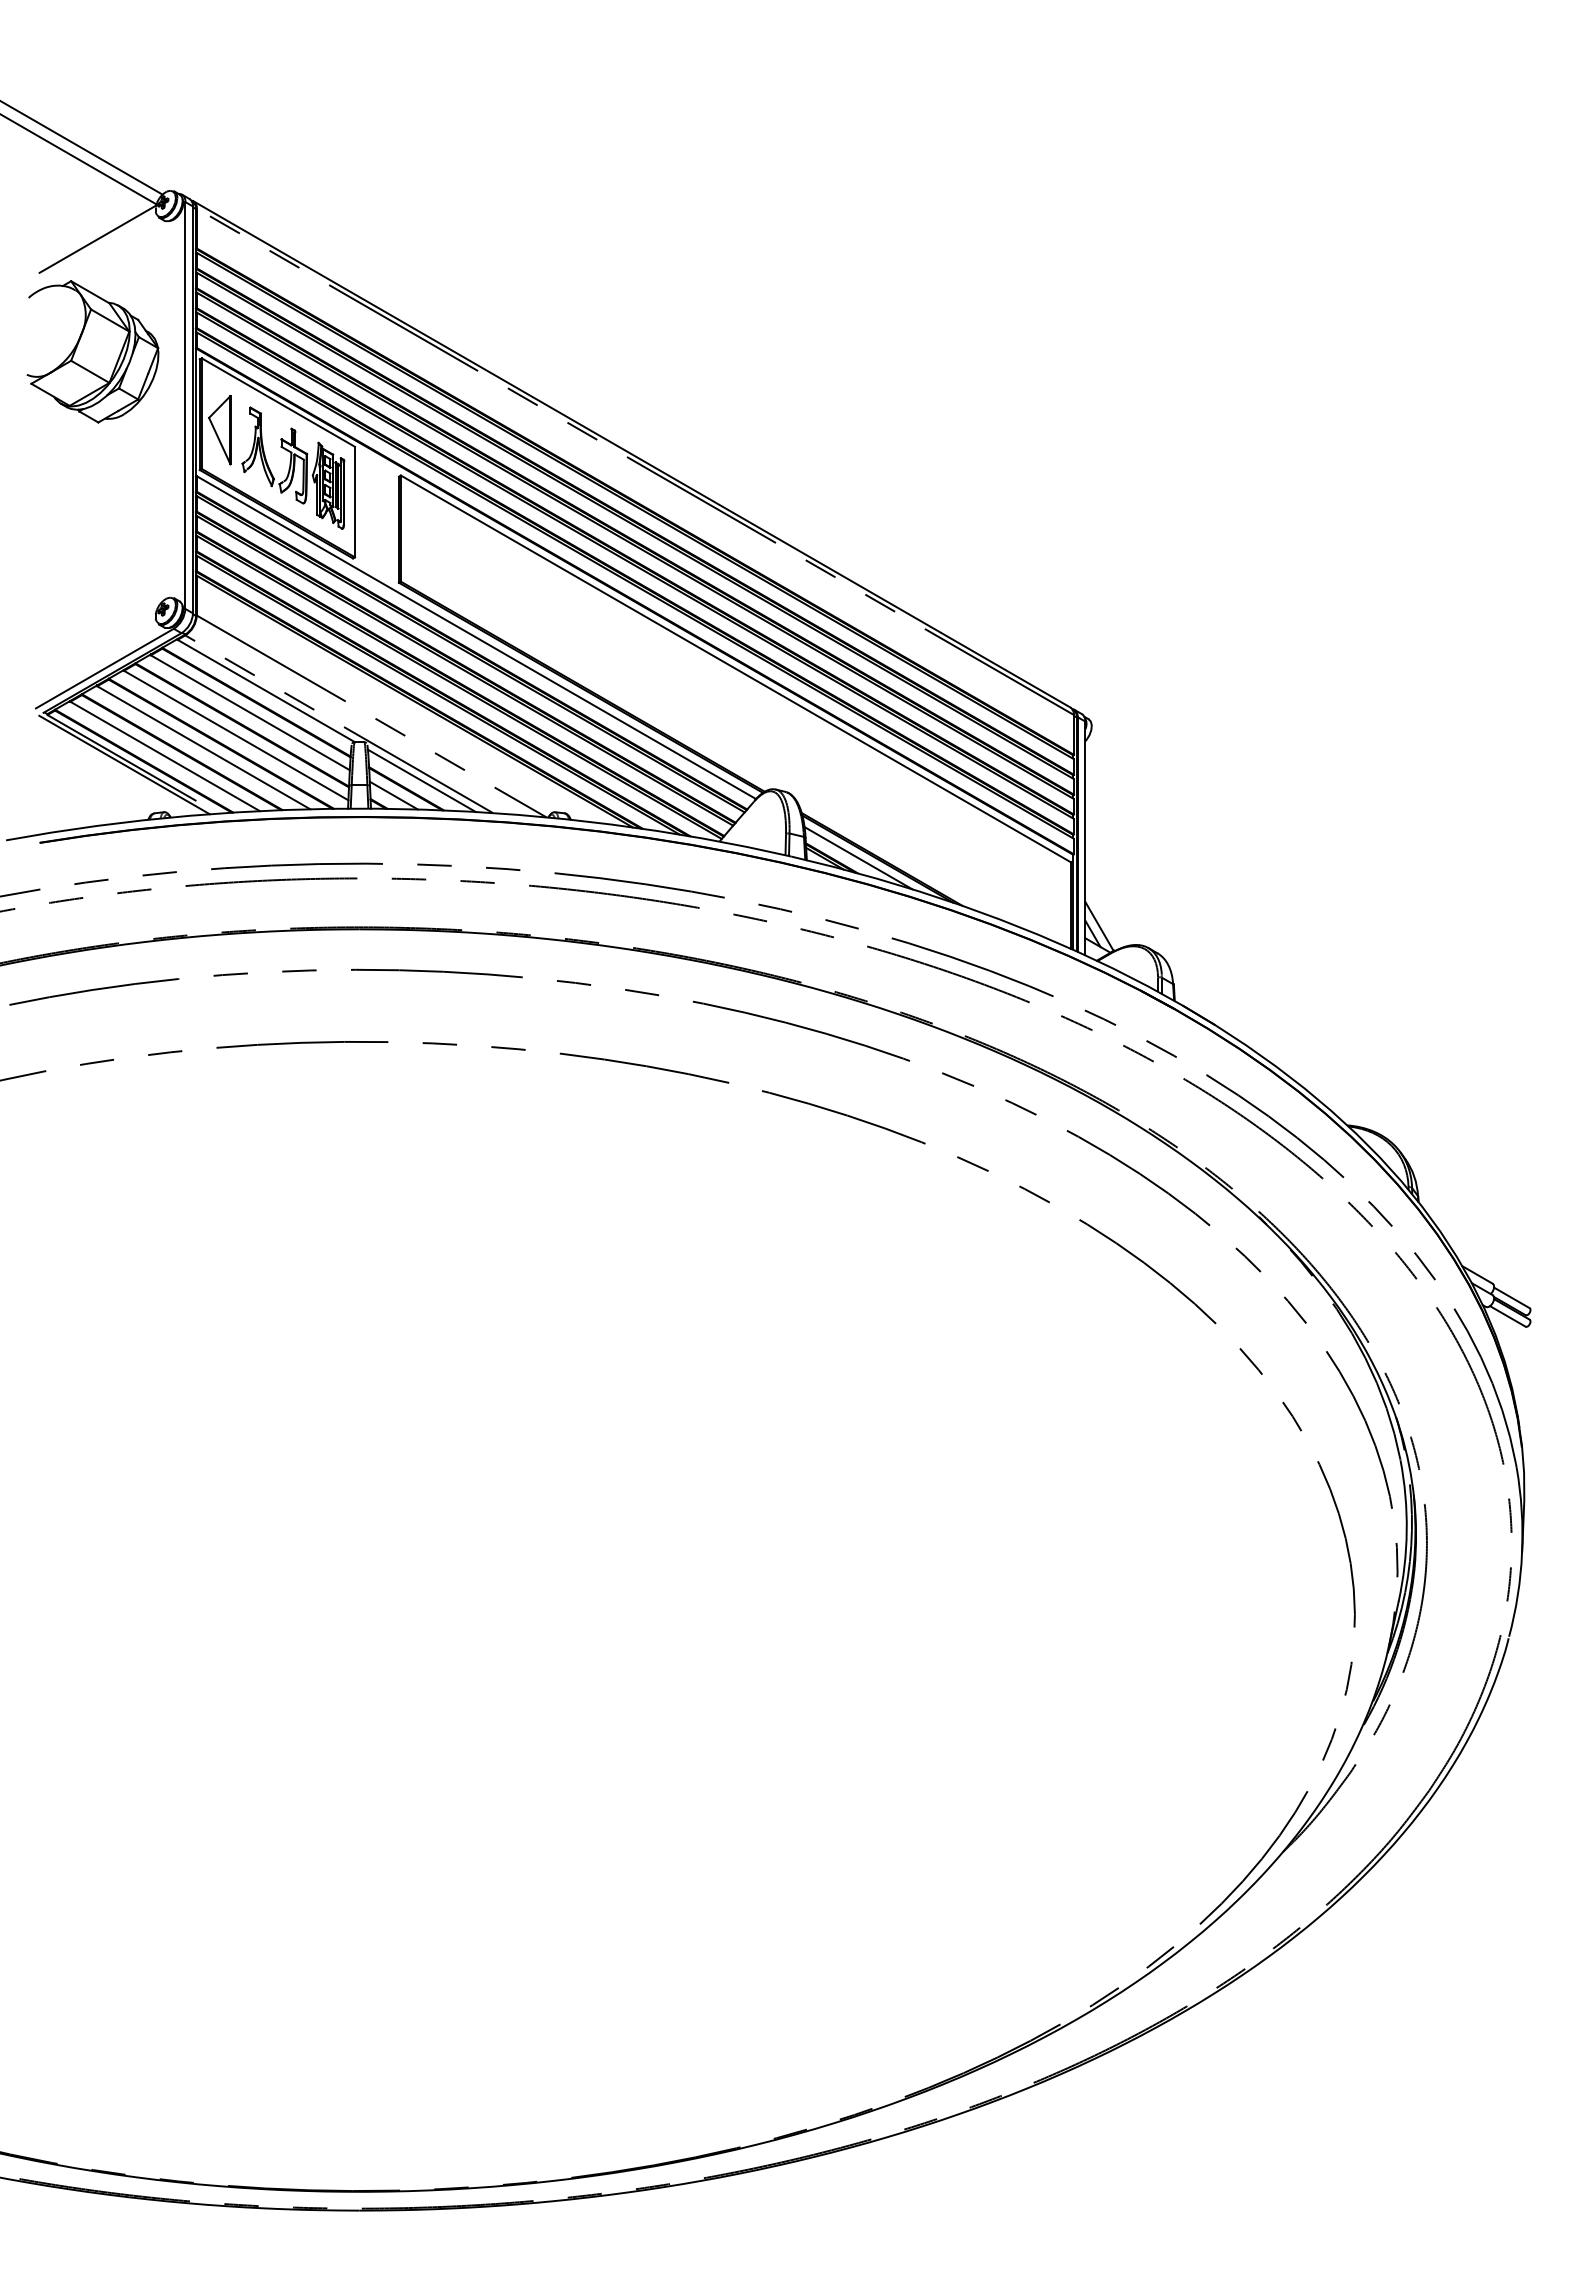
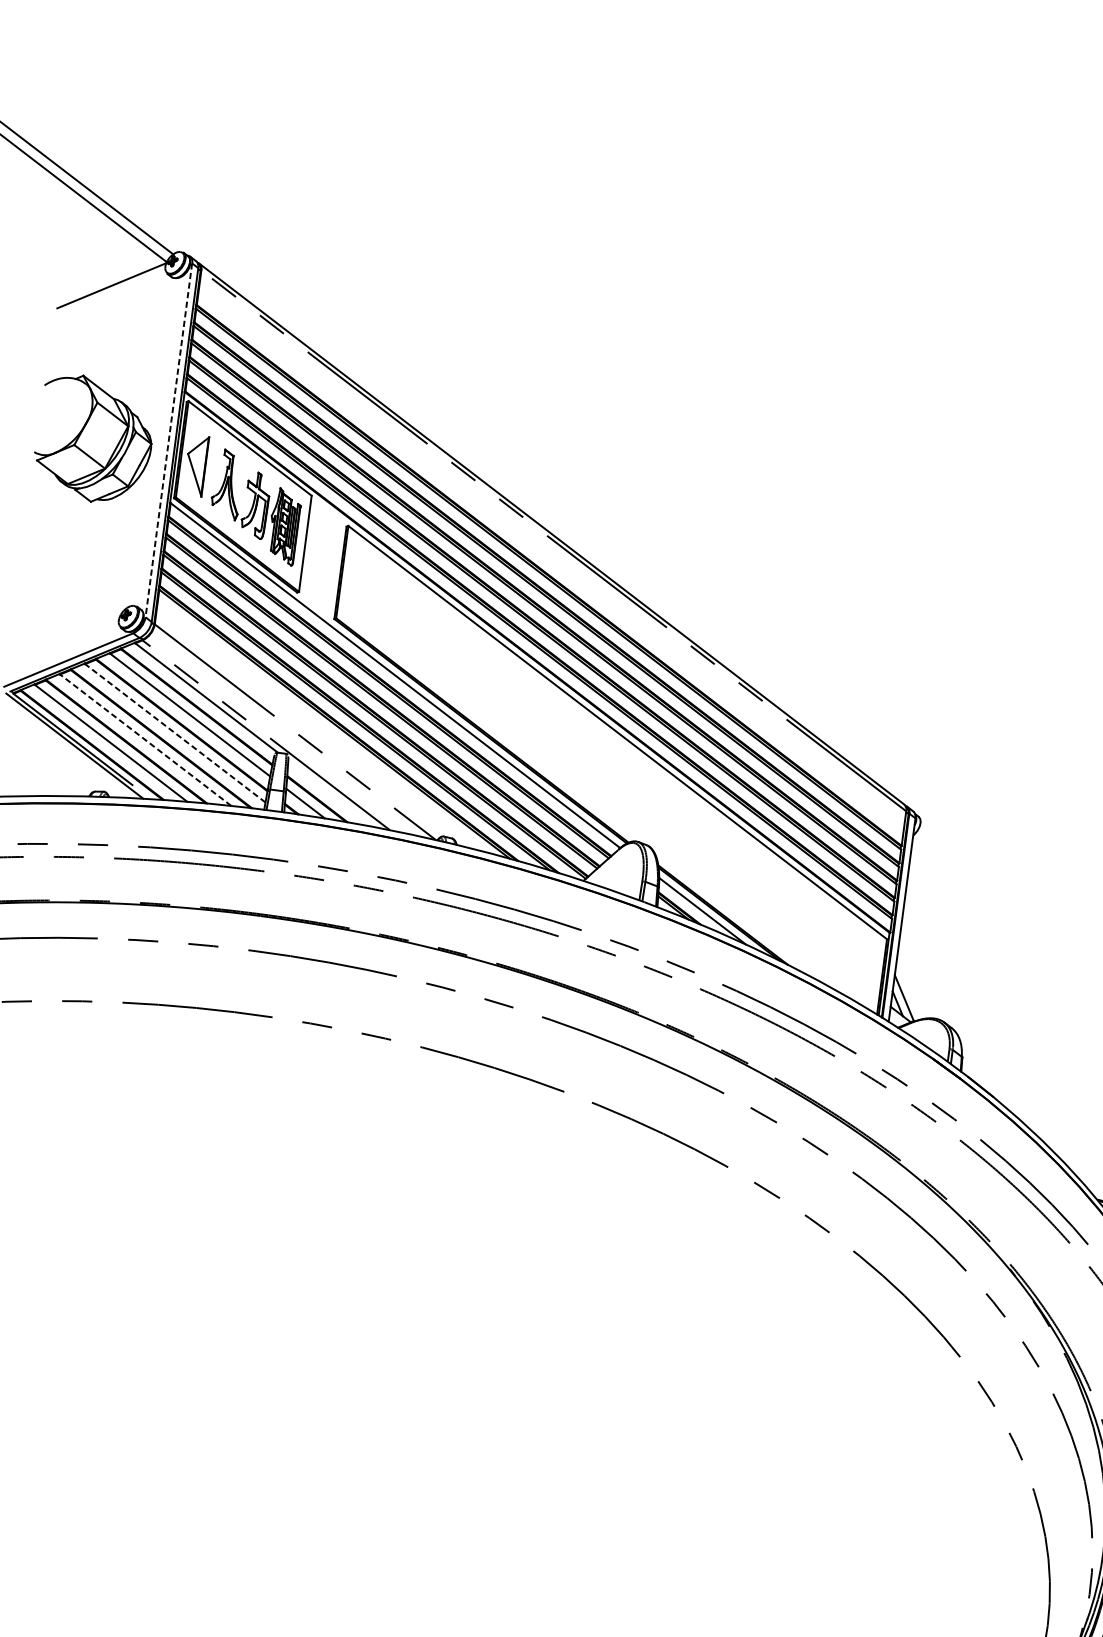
part: (92, 351) -> (93, 439), moved
line: (185, 405) -> (169, 440), solid -> dashed
line: (236, 735) -> (175, 733), solid -> dashed
line: (203, 747) -> (145, 739), solid -> dashed
line: (421, 780) -> (331, 793), removed

